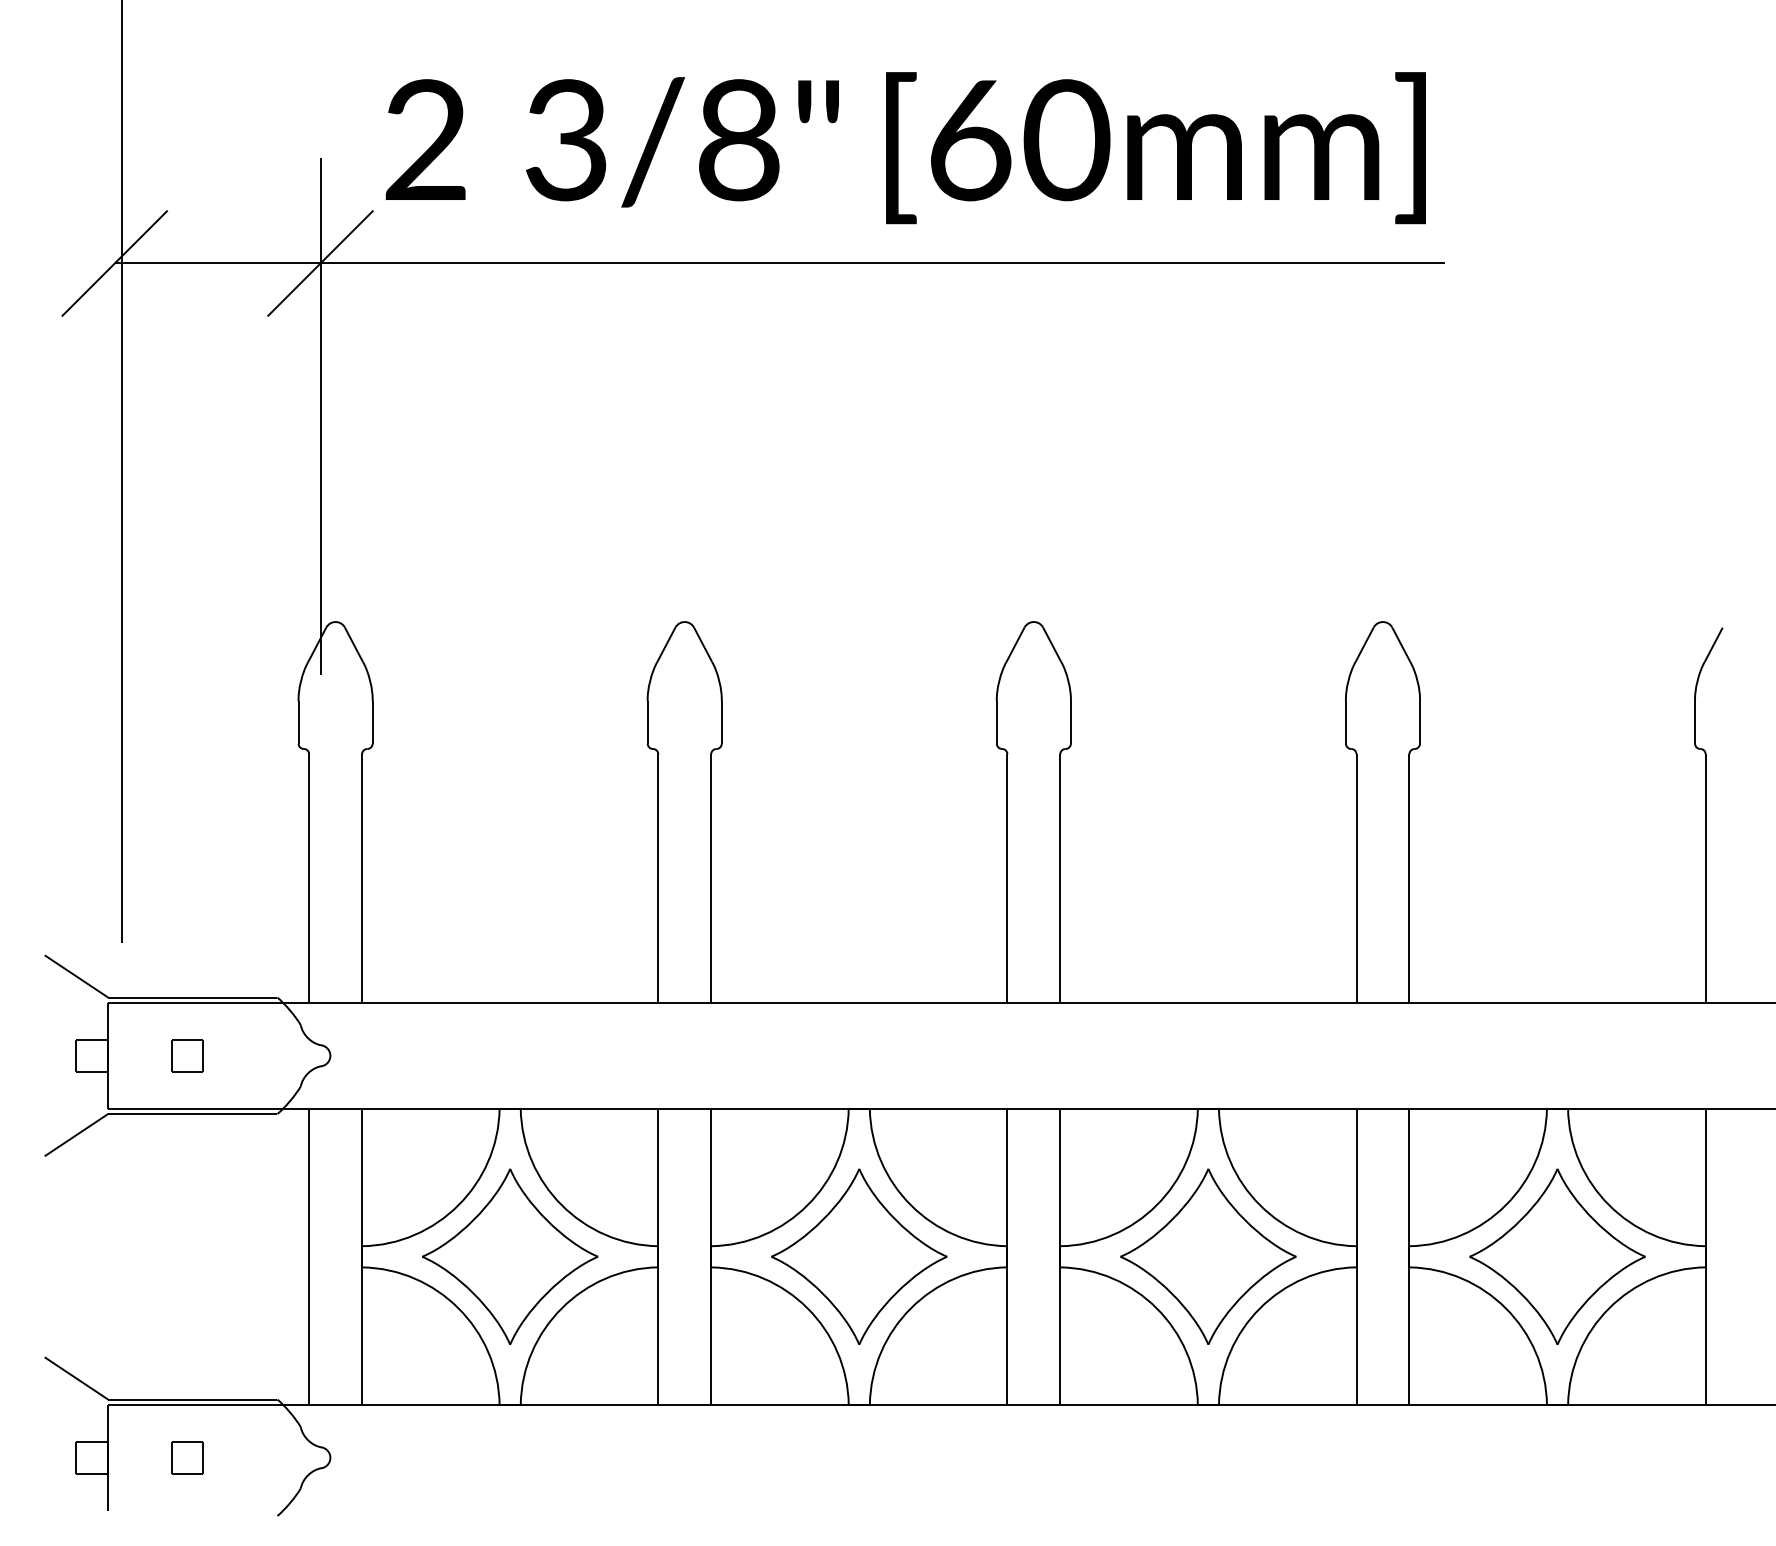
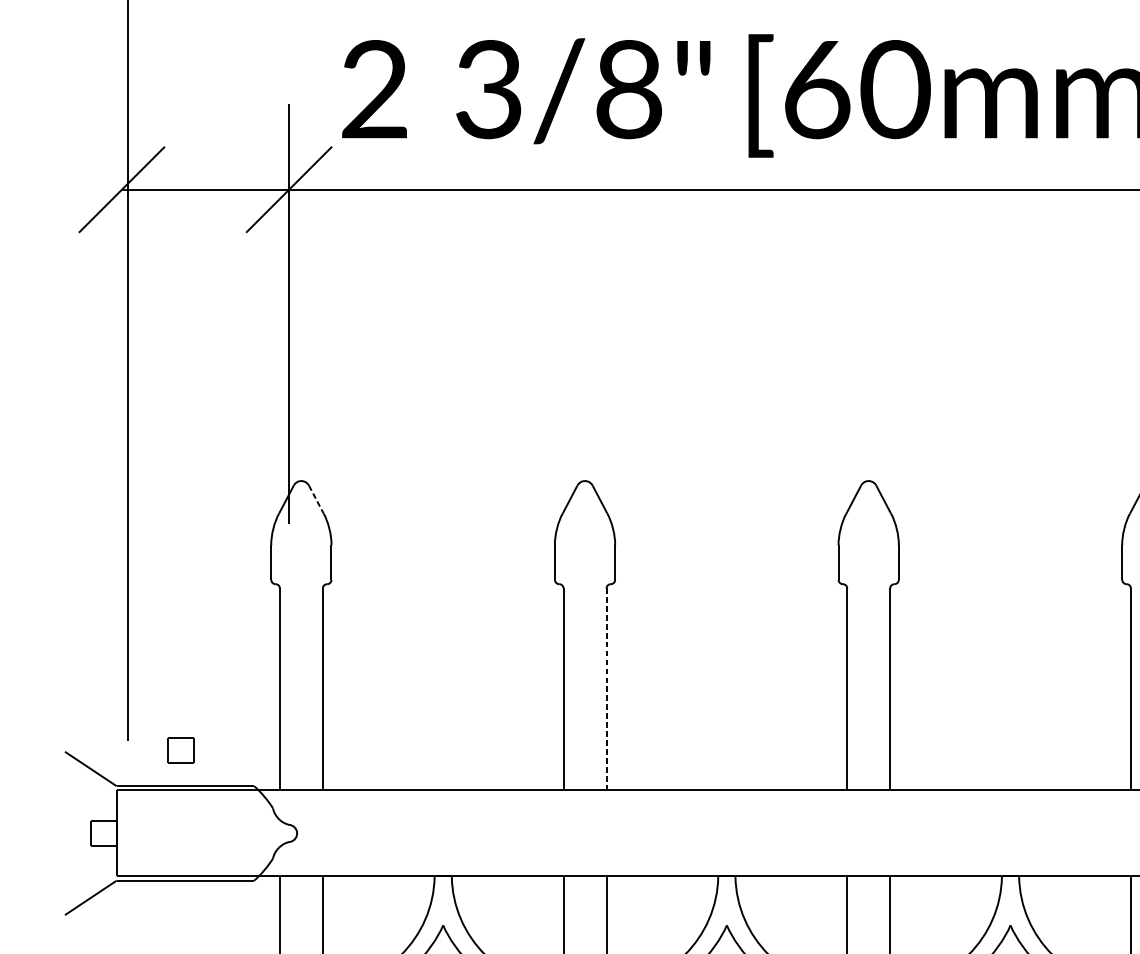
line: (354, 645) -> (316, 500), solid -> dashed
line: (711, 878) -> (606, 689), solid -> dashed
part: (187, 1055) -> (181, 750), moved

